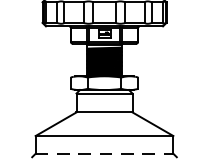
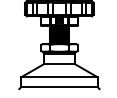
line: (104, 154) -> (59, 87), dashed -> solid

